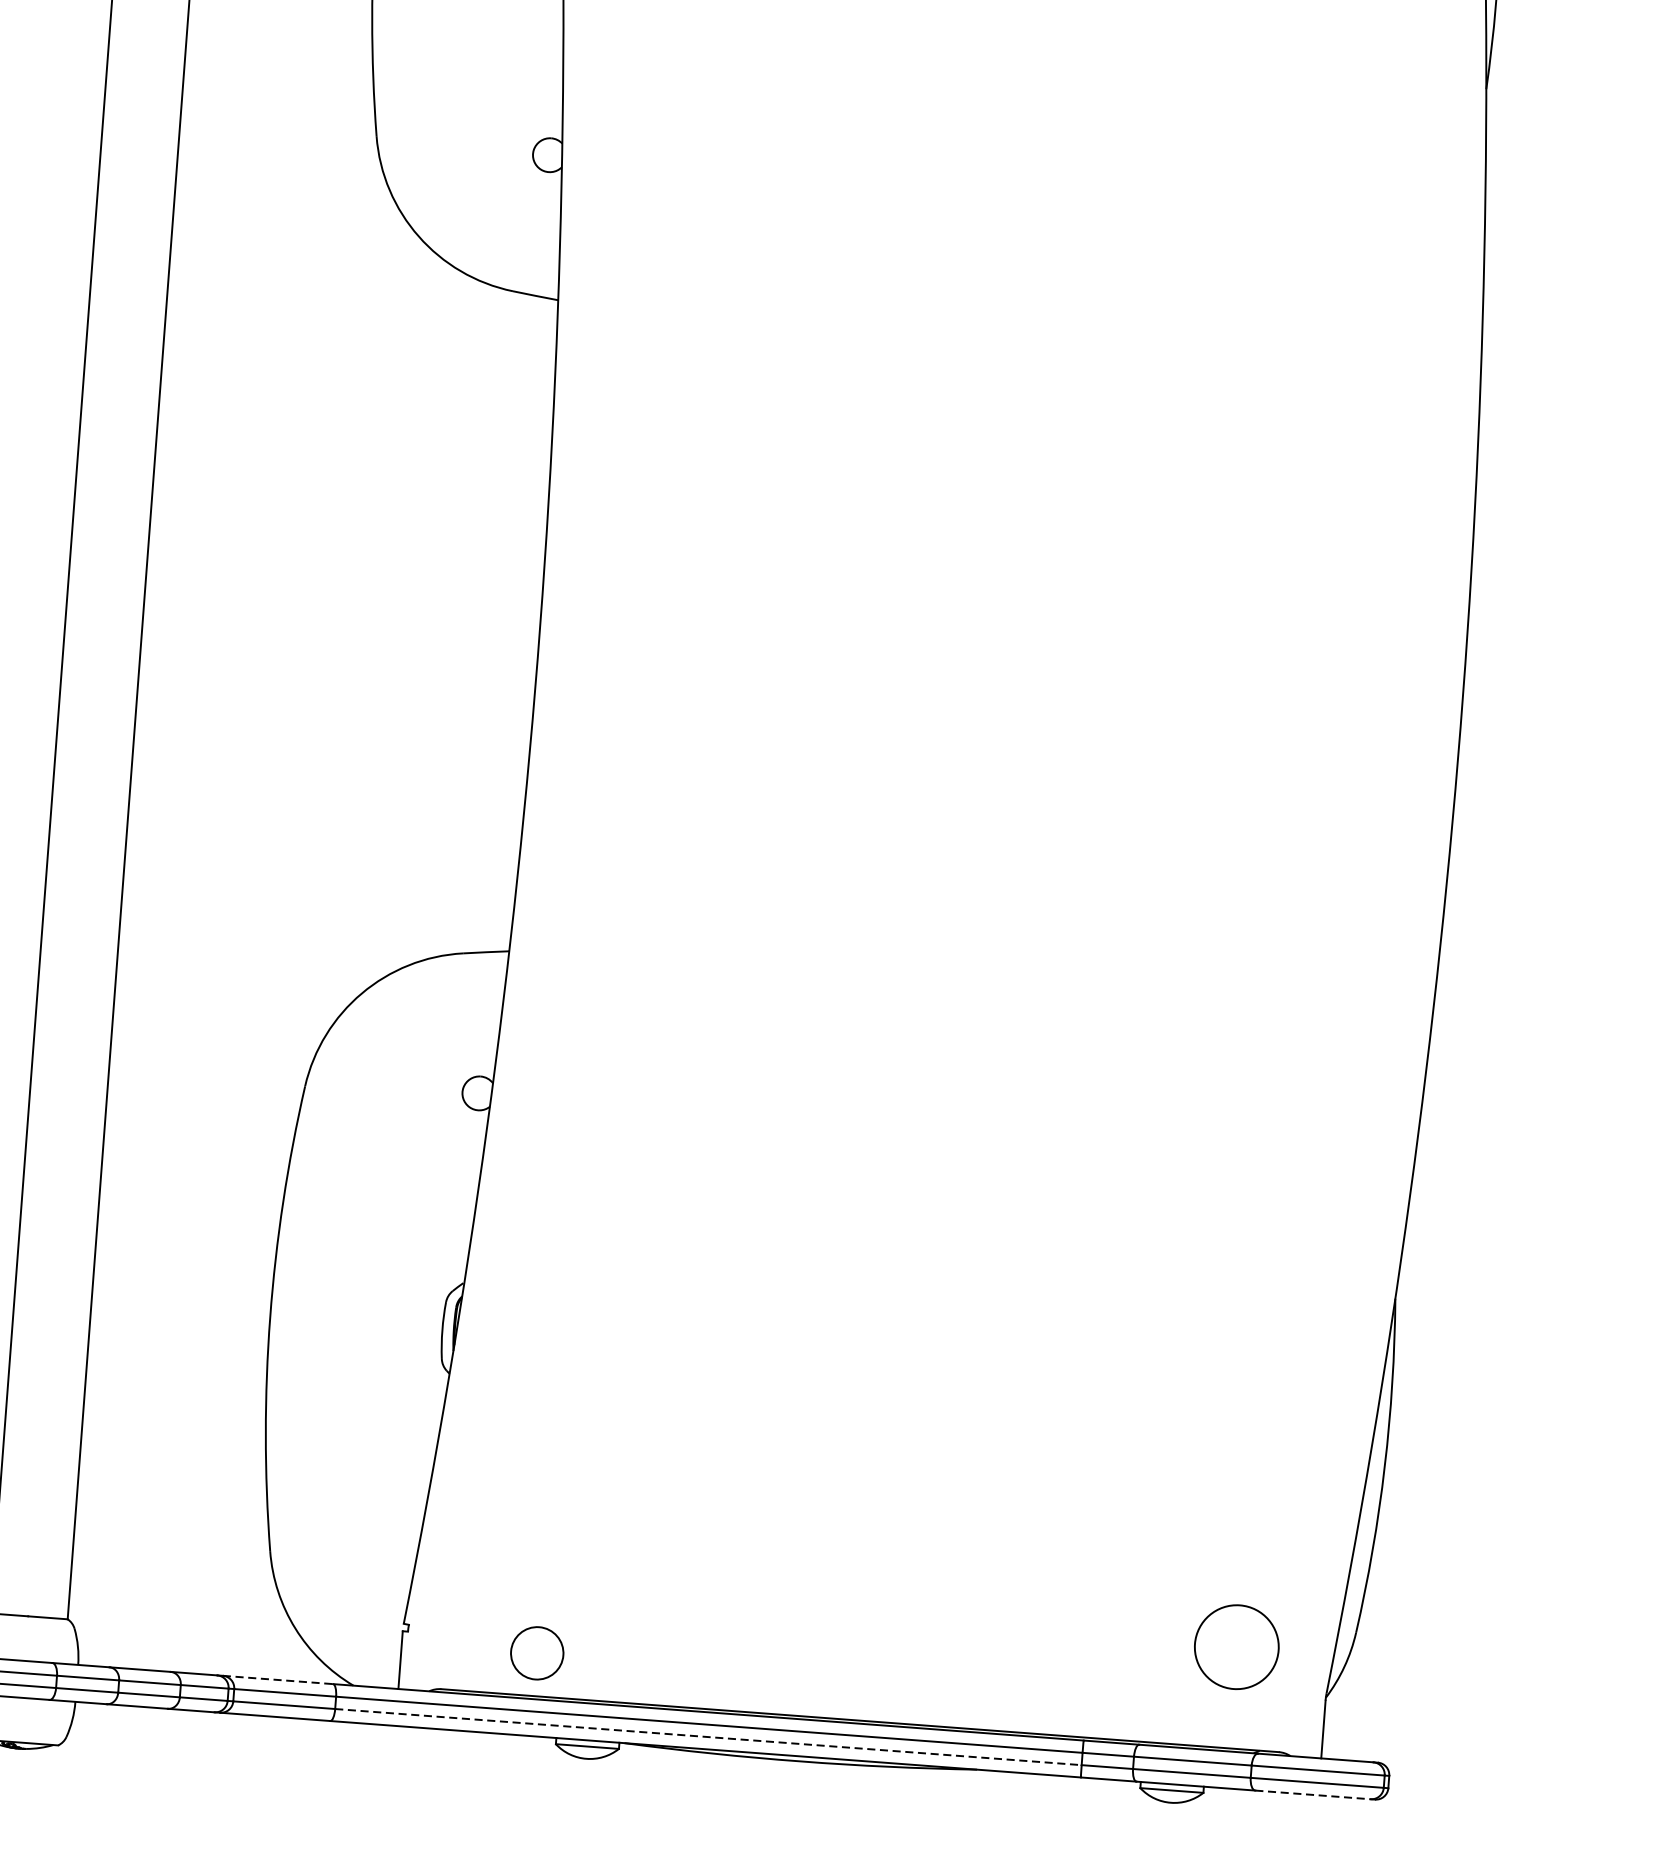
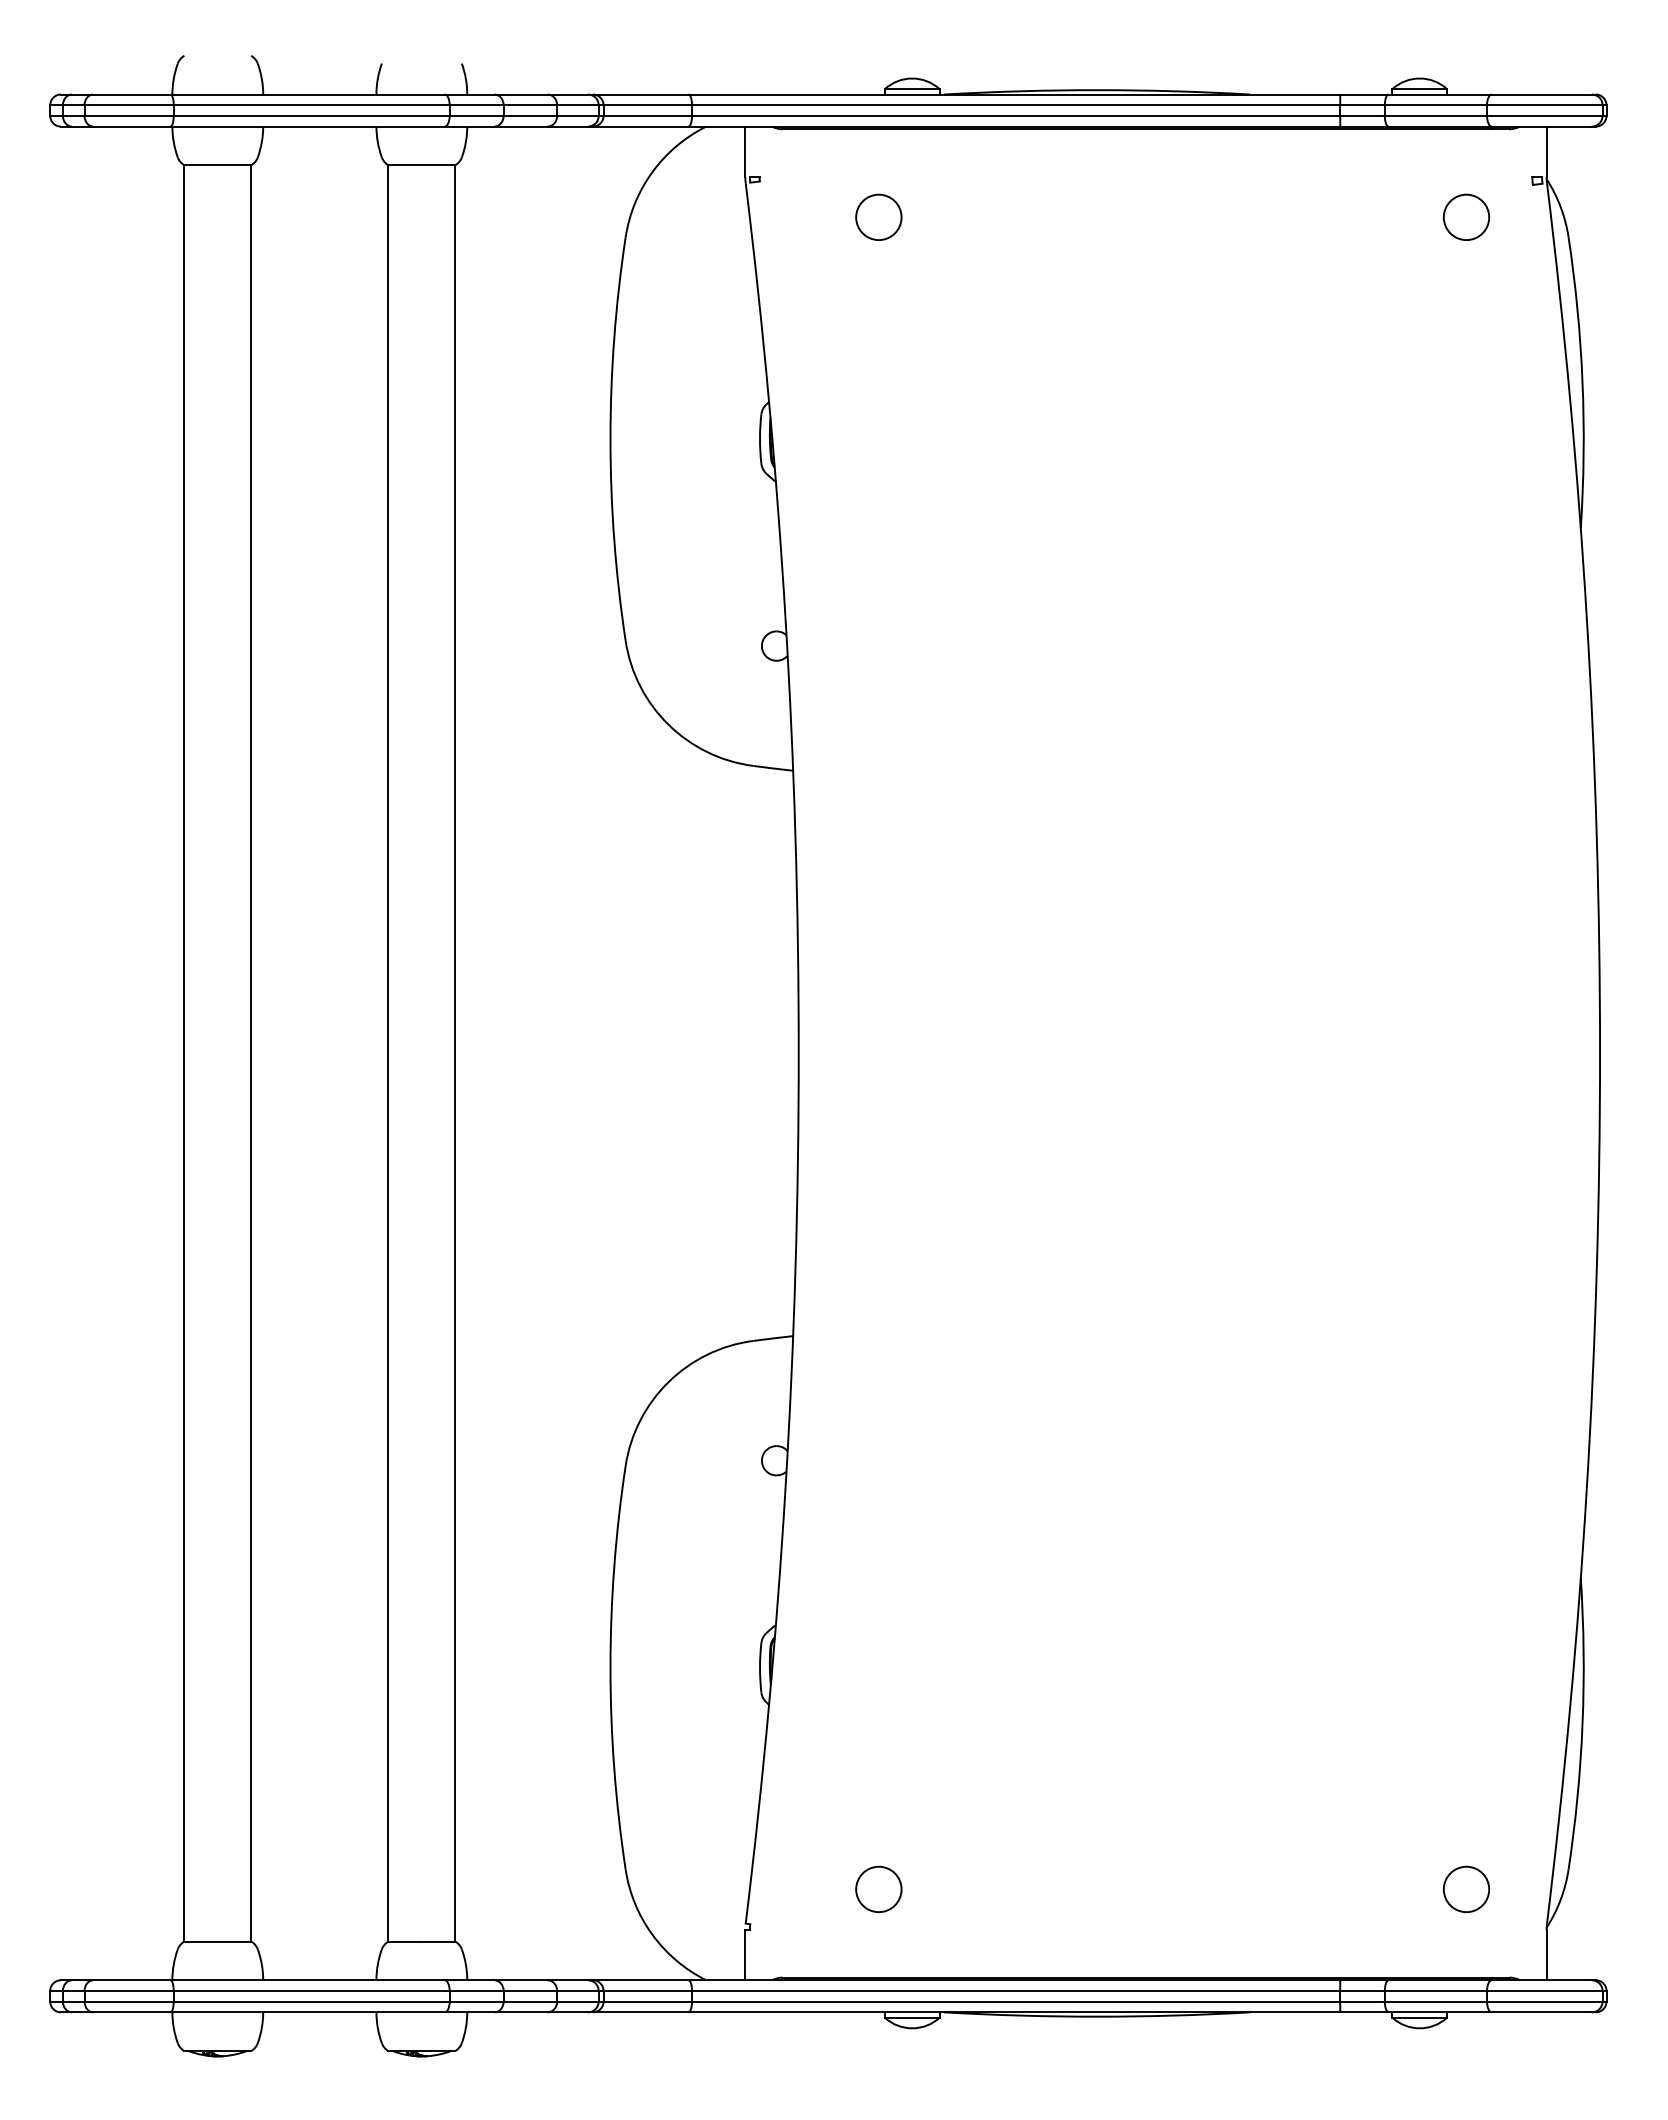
circle: (1236, 1645) -> (1466, 1888), size x0.62
circle: (536, 1652) -> (878, 1888), moved
line: (277, 1680) -> (640, 1980), dashed -> solid
line: (708, 1736) -> (1016, 2001), dashed -> solid
line: (1313, 1795) -> (1542, 2012), dashed -> solid

